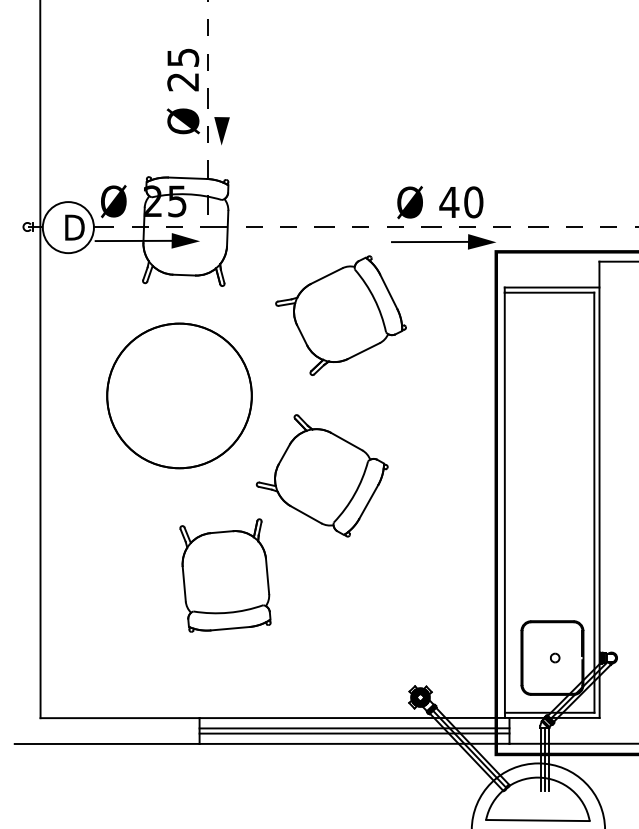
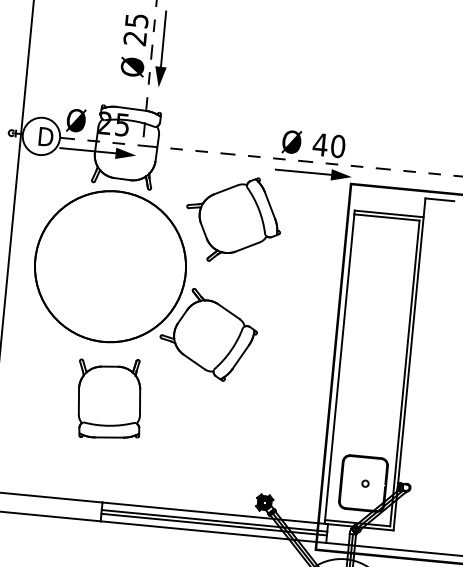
line: (221, 79) -> (163, 39), added
part: (179, 395) -> (110, 266), size x1.43
part: (225, 575) -> (109, 398), moved

